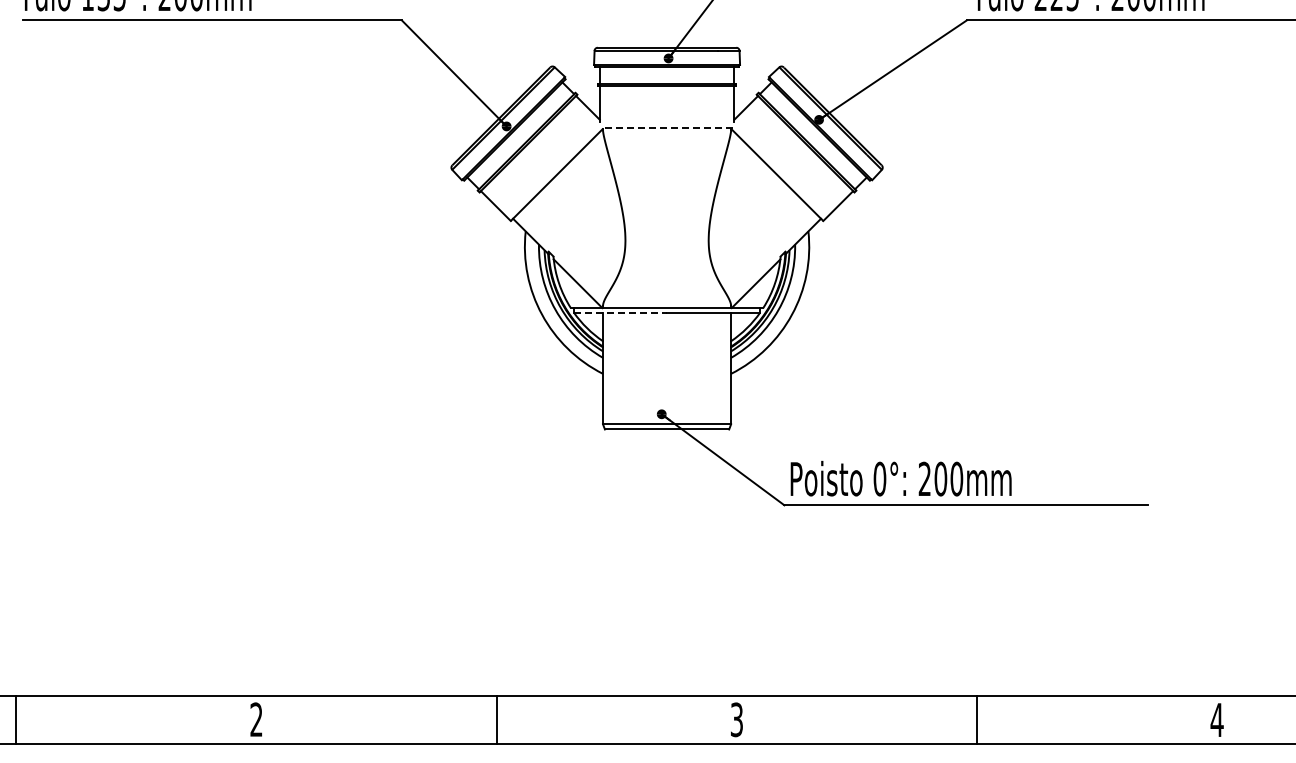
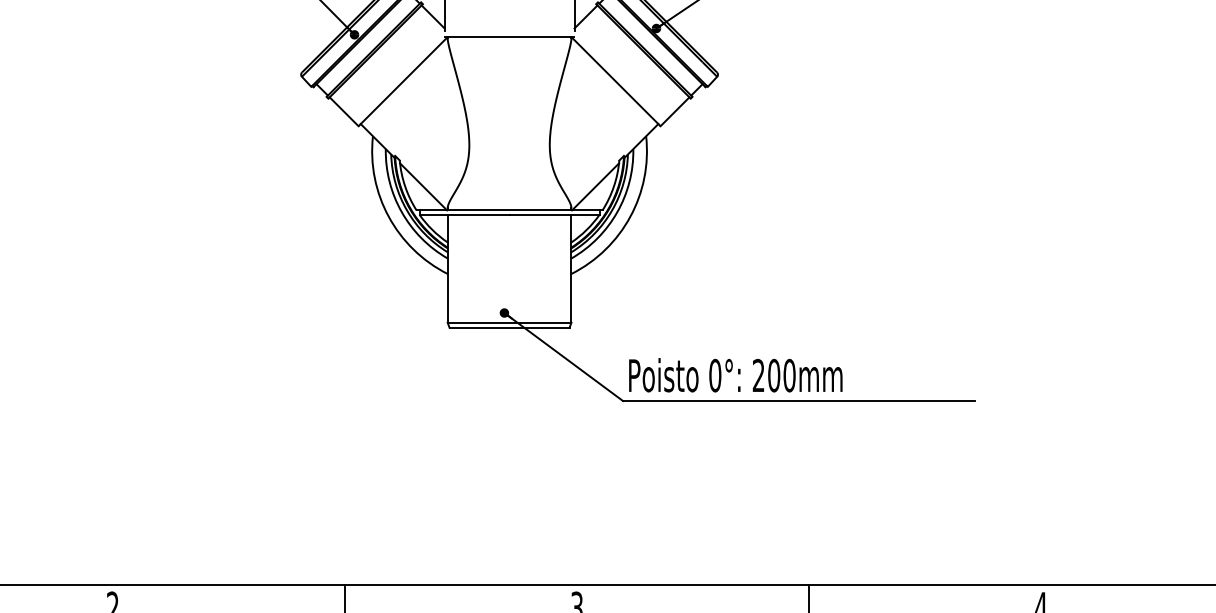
line: (666, 128) -> (509, 36), dashed -> solid
line: (620, 312) -> (464, 214), dashed -> solid

